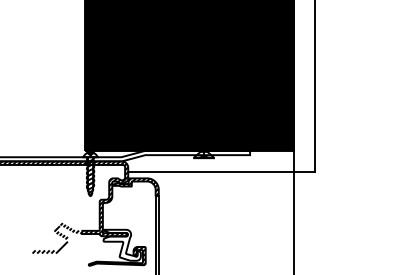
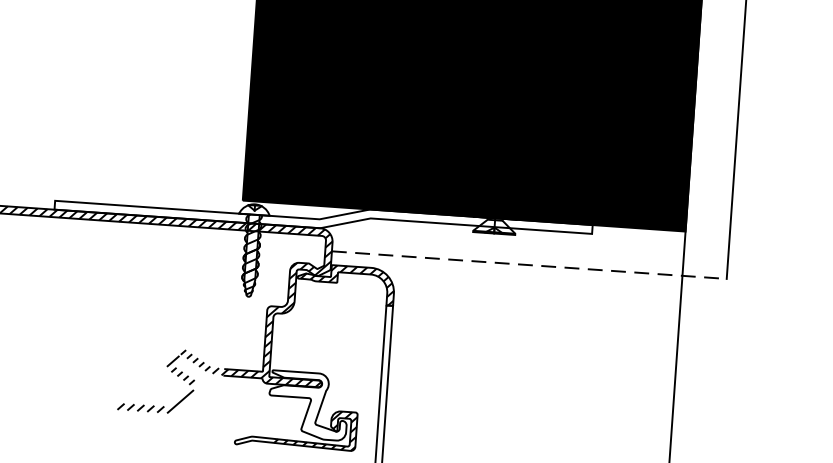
line: (222, 171) -> (531, 264), solid -> dashed

